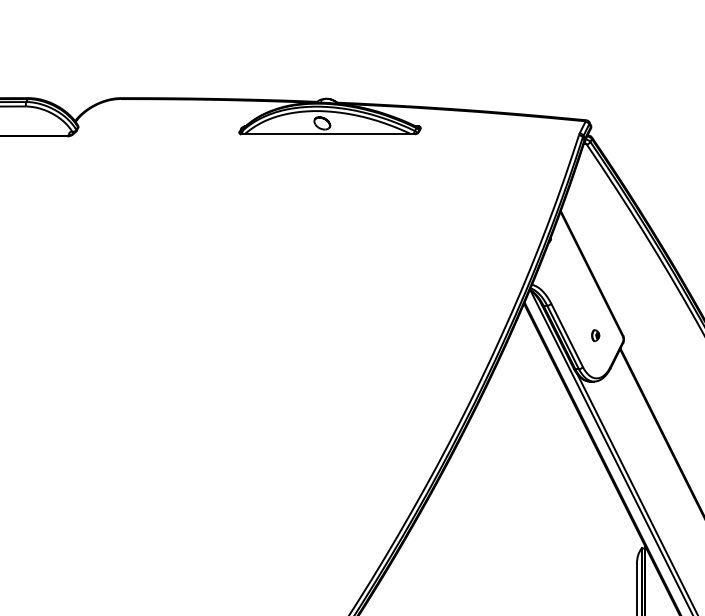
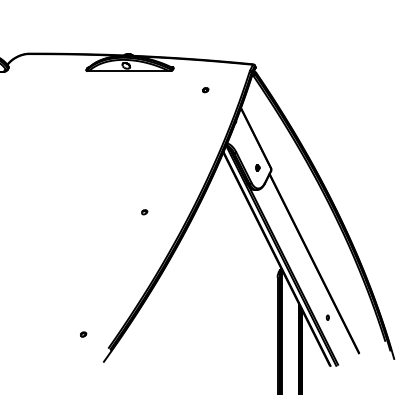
part: (486, 174) -> (205, 90), added
part: (360, 428) -> (144, 212), added

